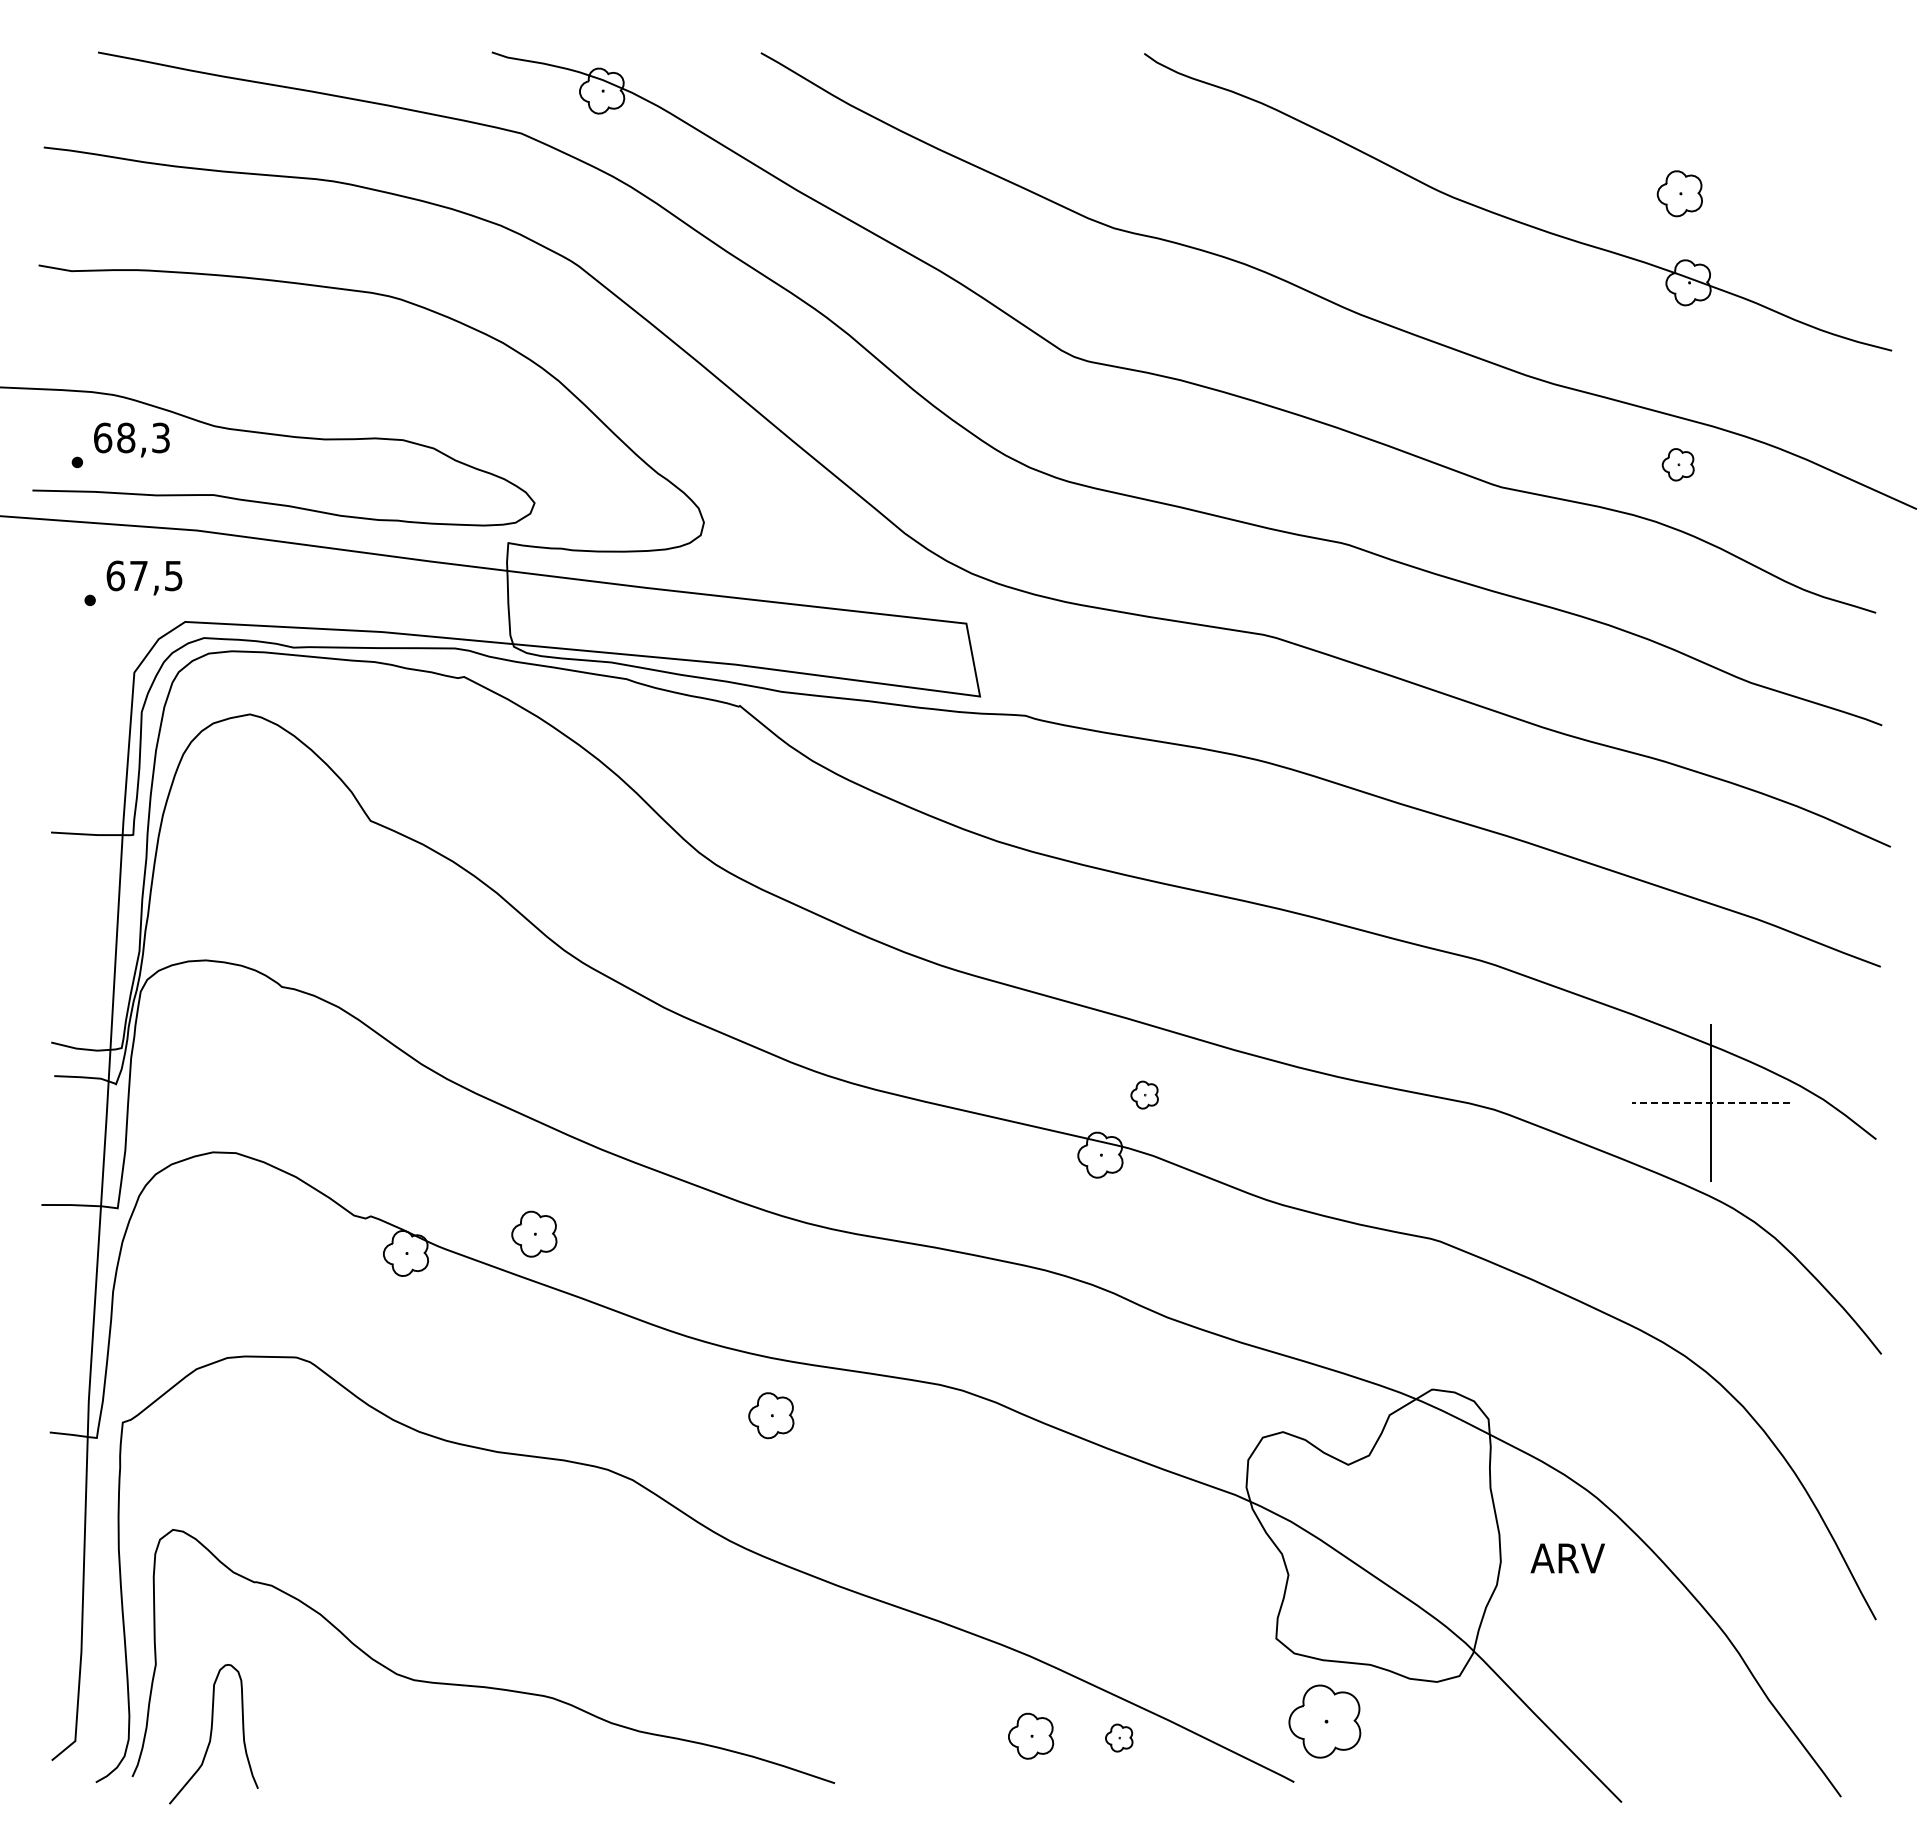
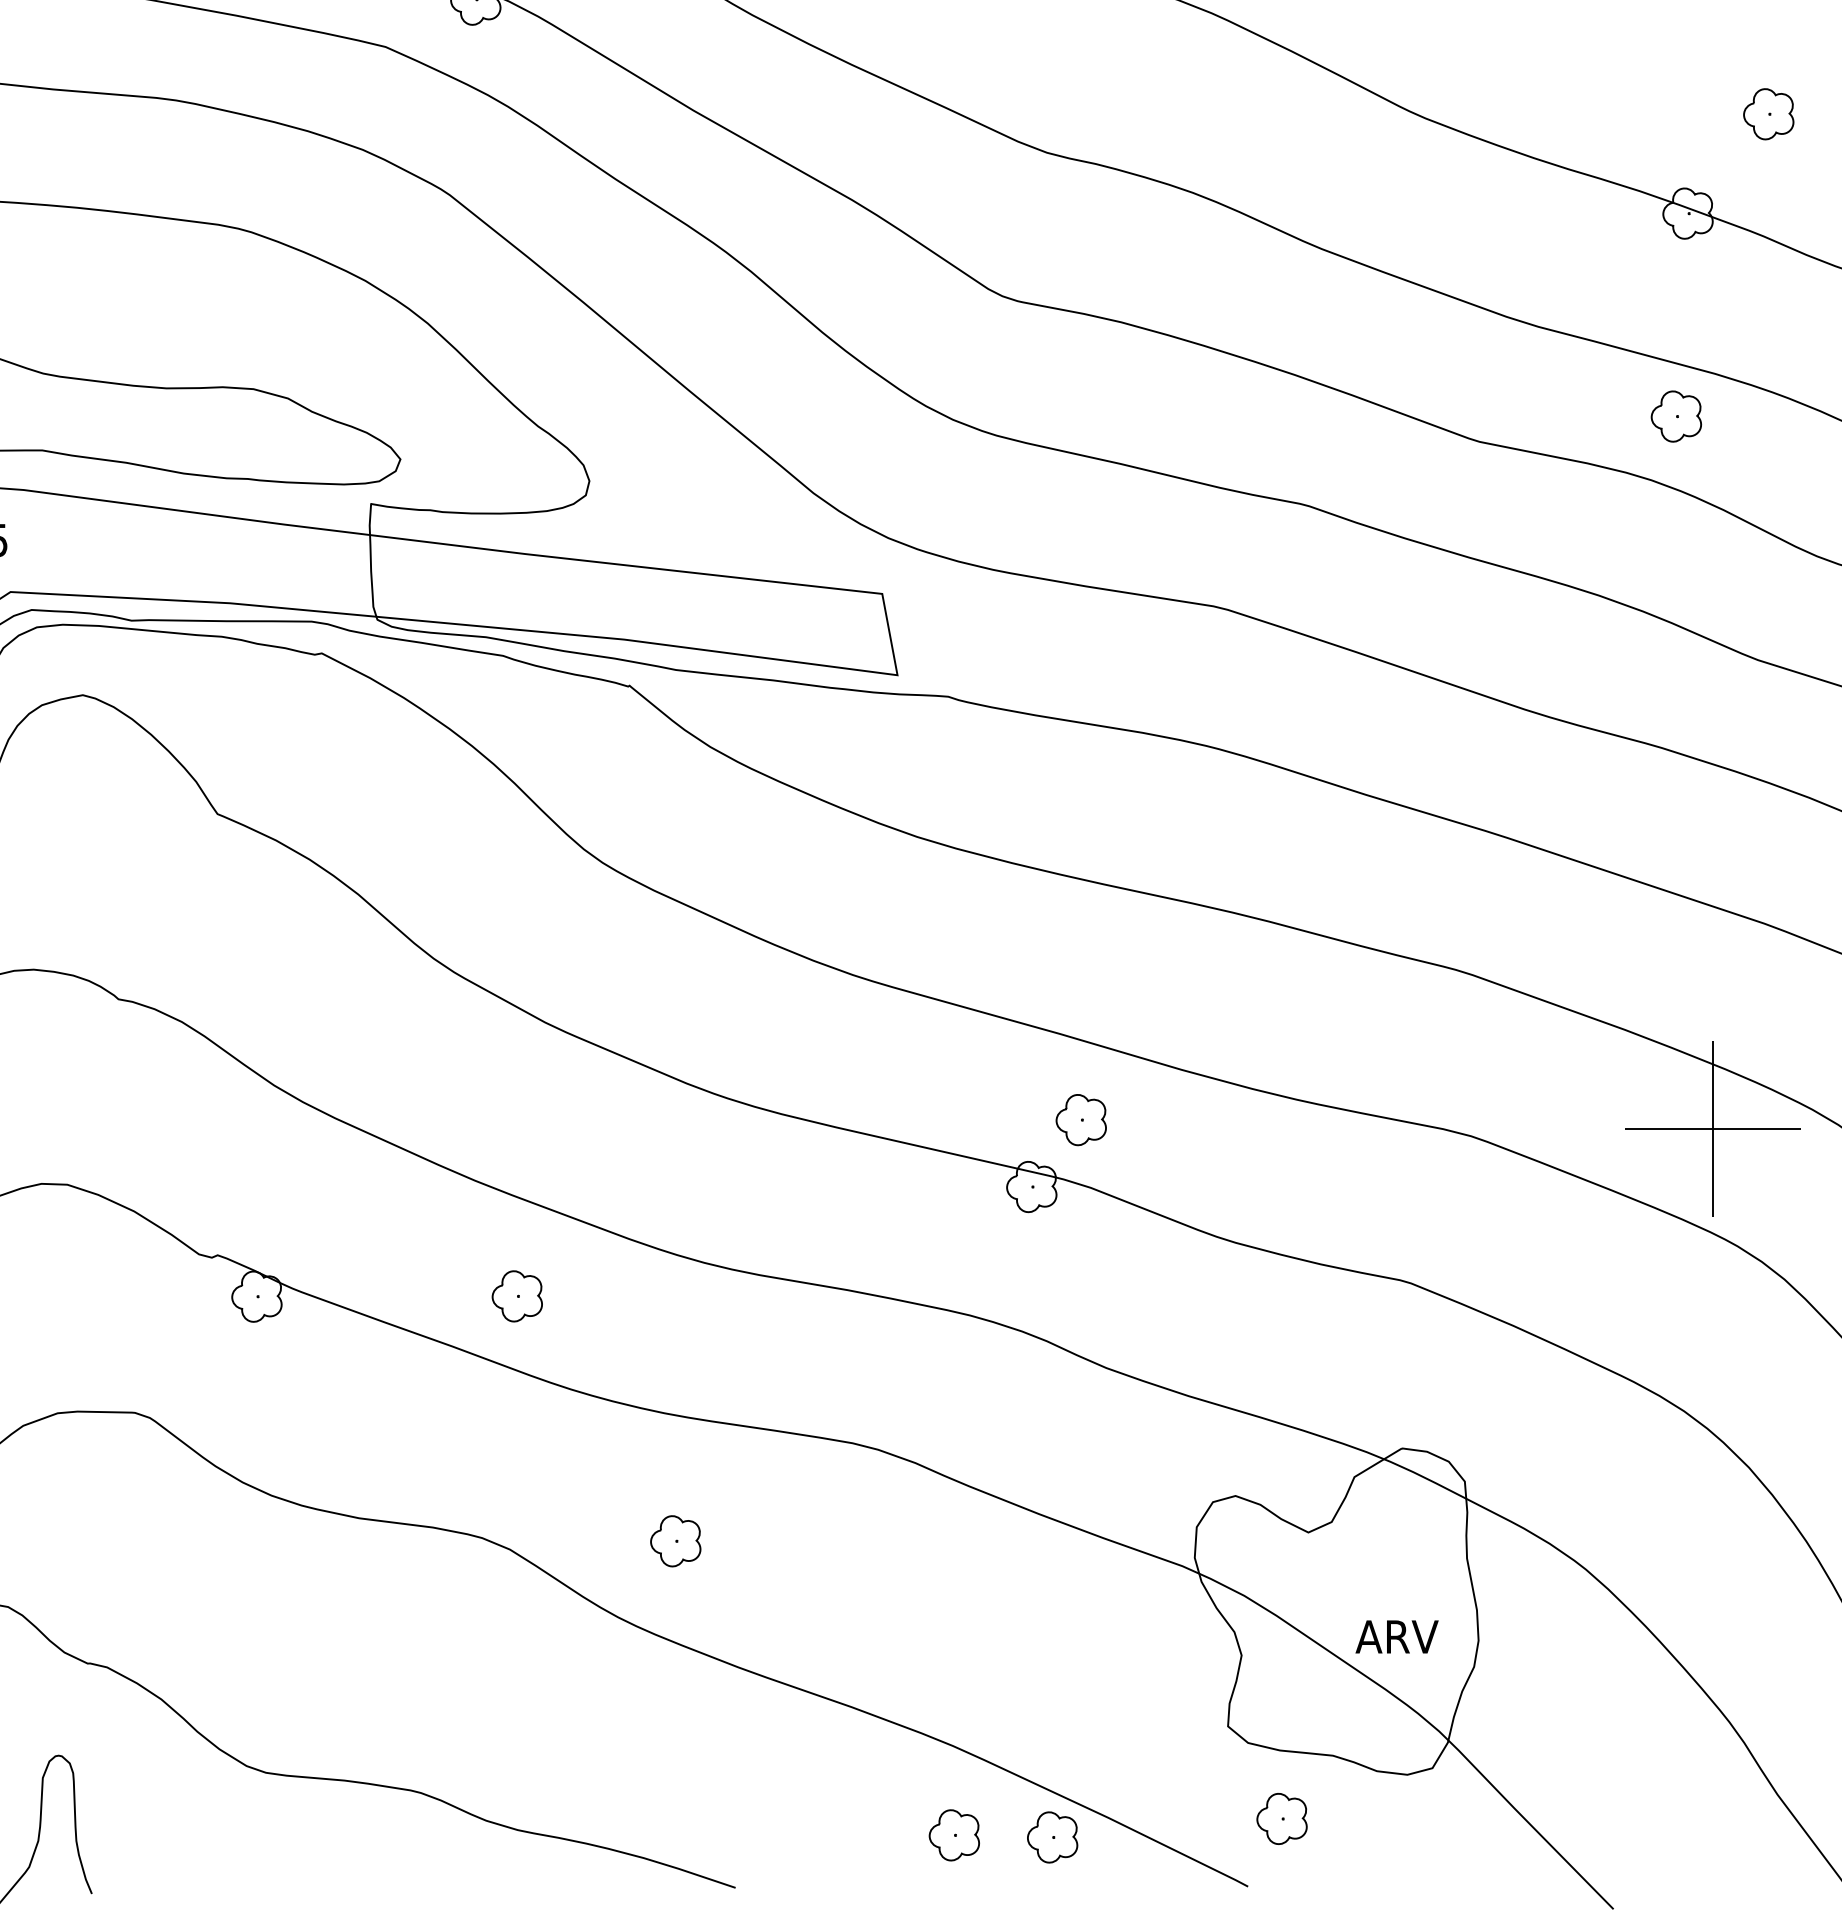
part: (1679, 193) -> (1768, 113), moved
part: (1678, 464) -> (1676, 416), size x1.43
part: (1144, 1094) -> (1080, 1119), size x1.67
line: (1711, 1103) -> (1713, 1129), dashed -> solid
part: (534, 1233) -> (517, 1295), moved
part: (771, 1415) -> (675, 1541), moved
text: (1567, 1558) -> (1396, 1637), moved
part: (1324, 1721) -> (1281, 1818), size x0.62
part: (1119, 1737) -> (1053, 1836), size x1.67

